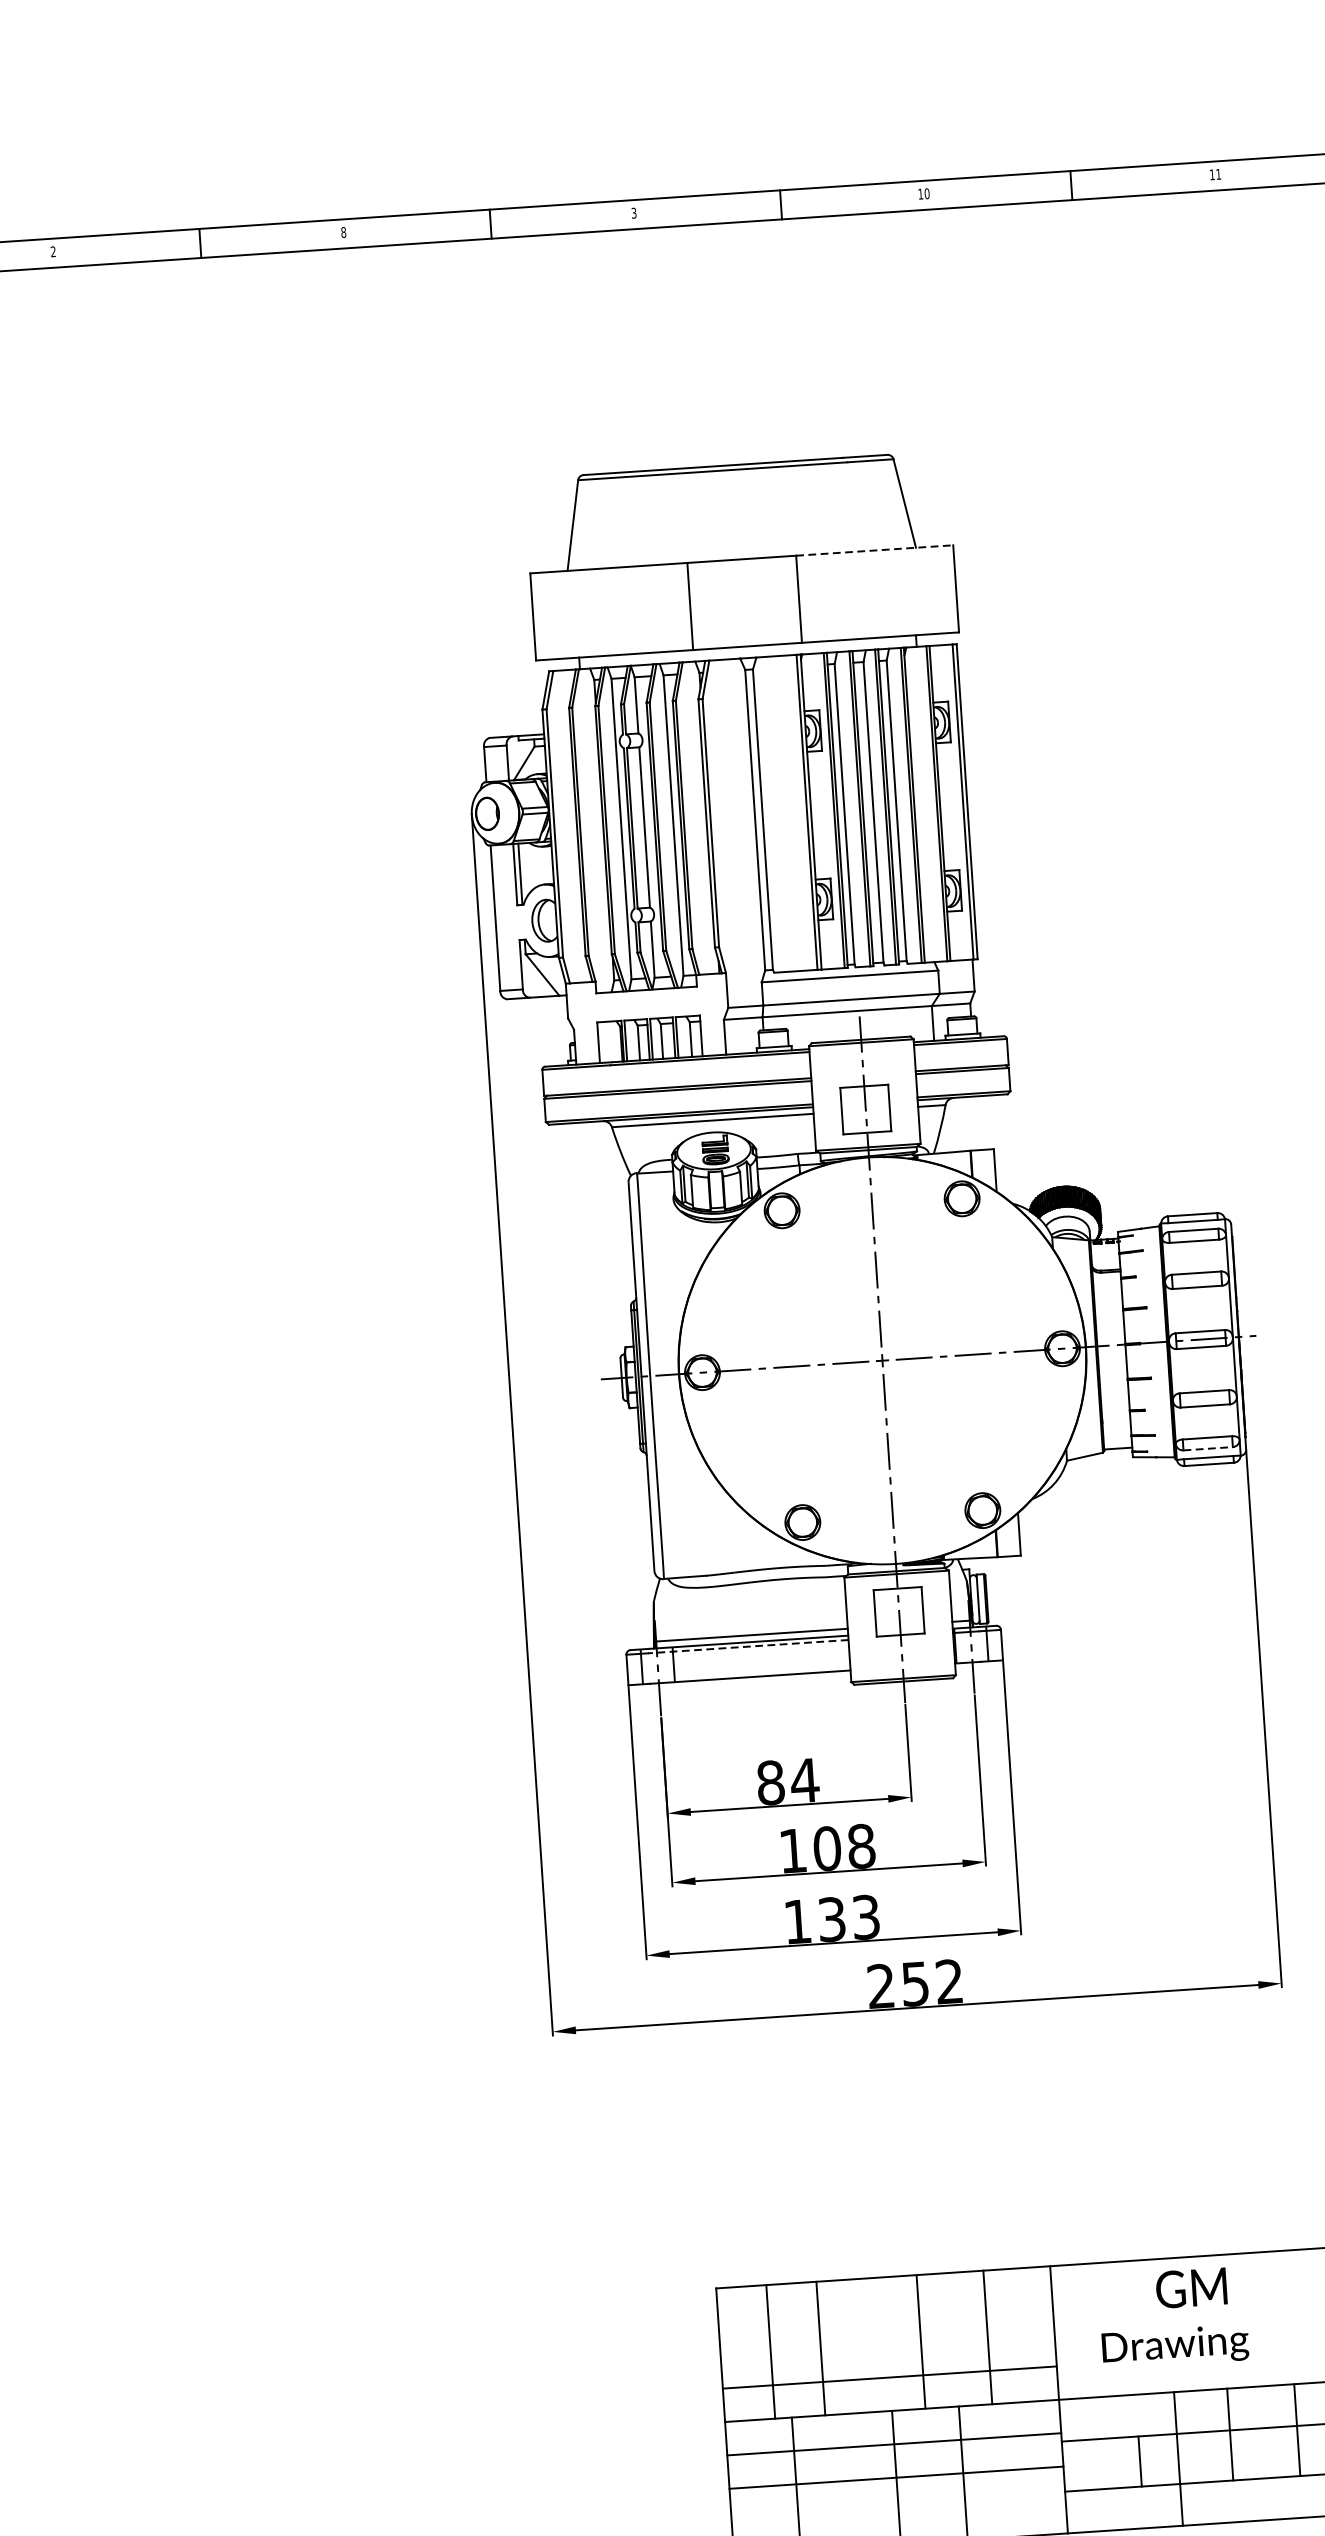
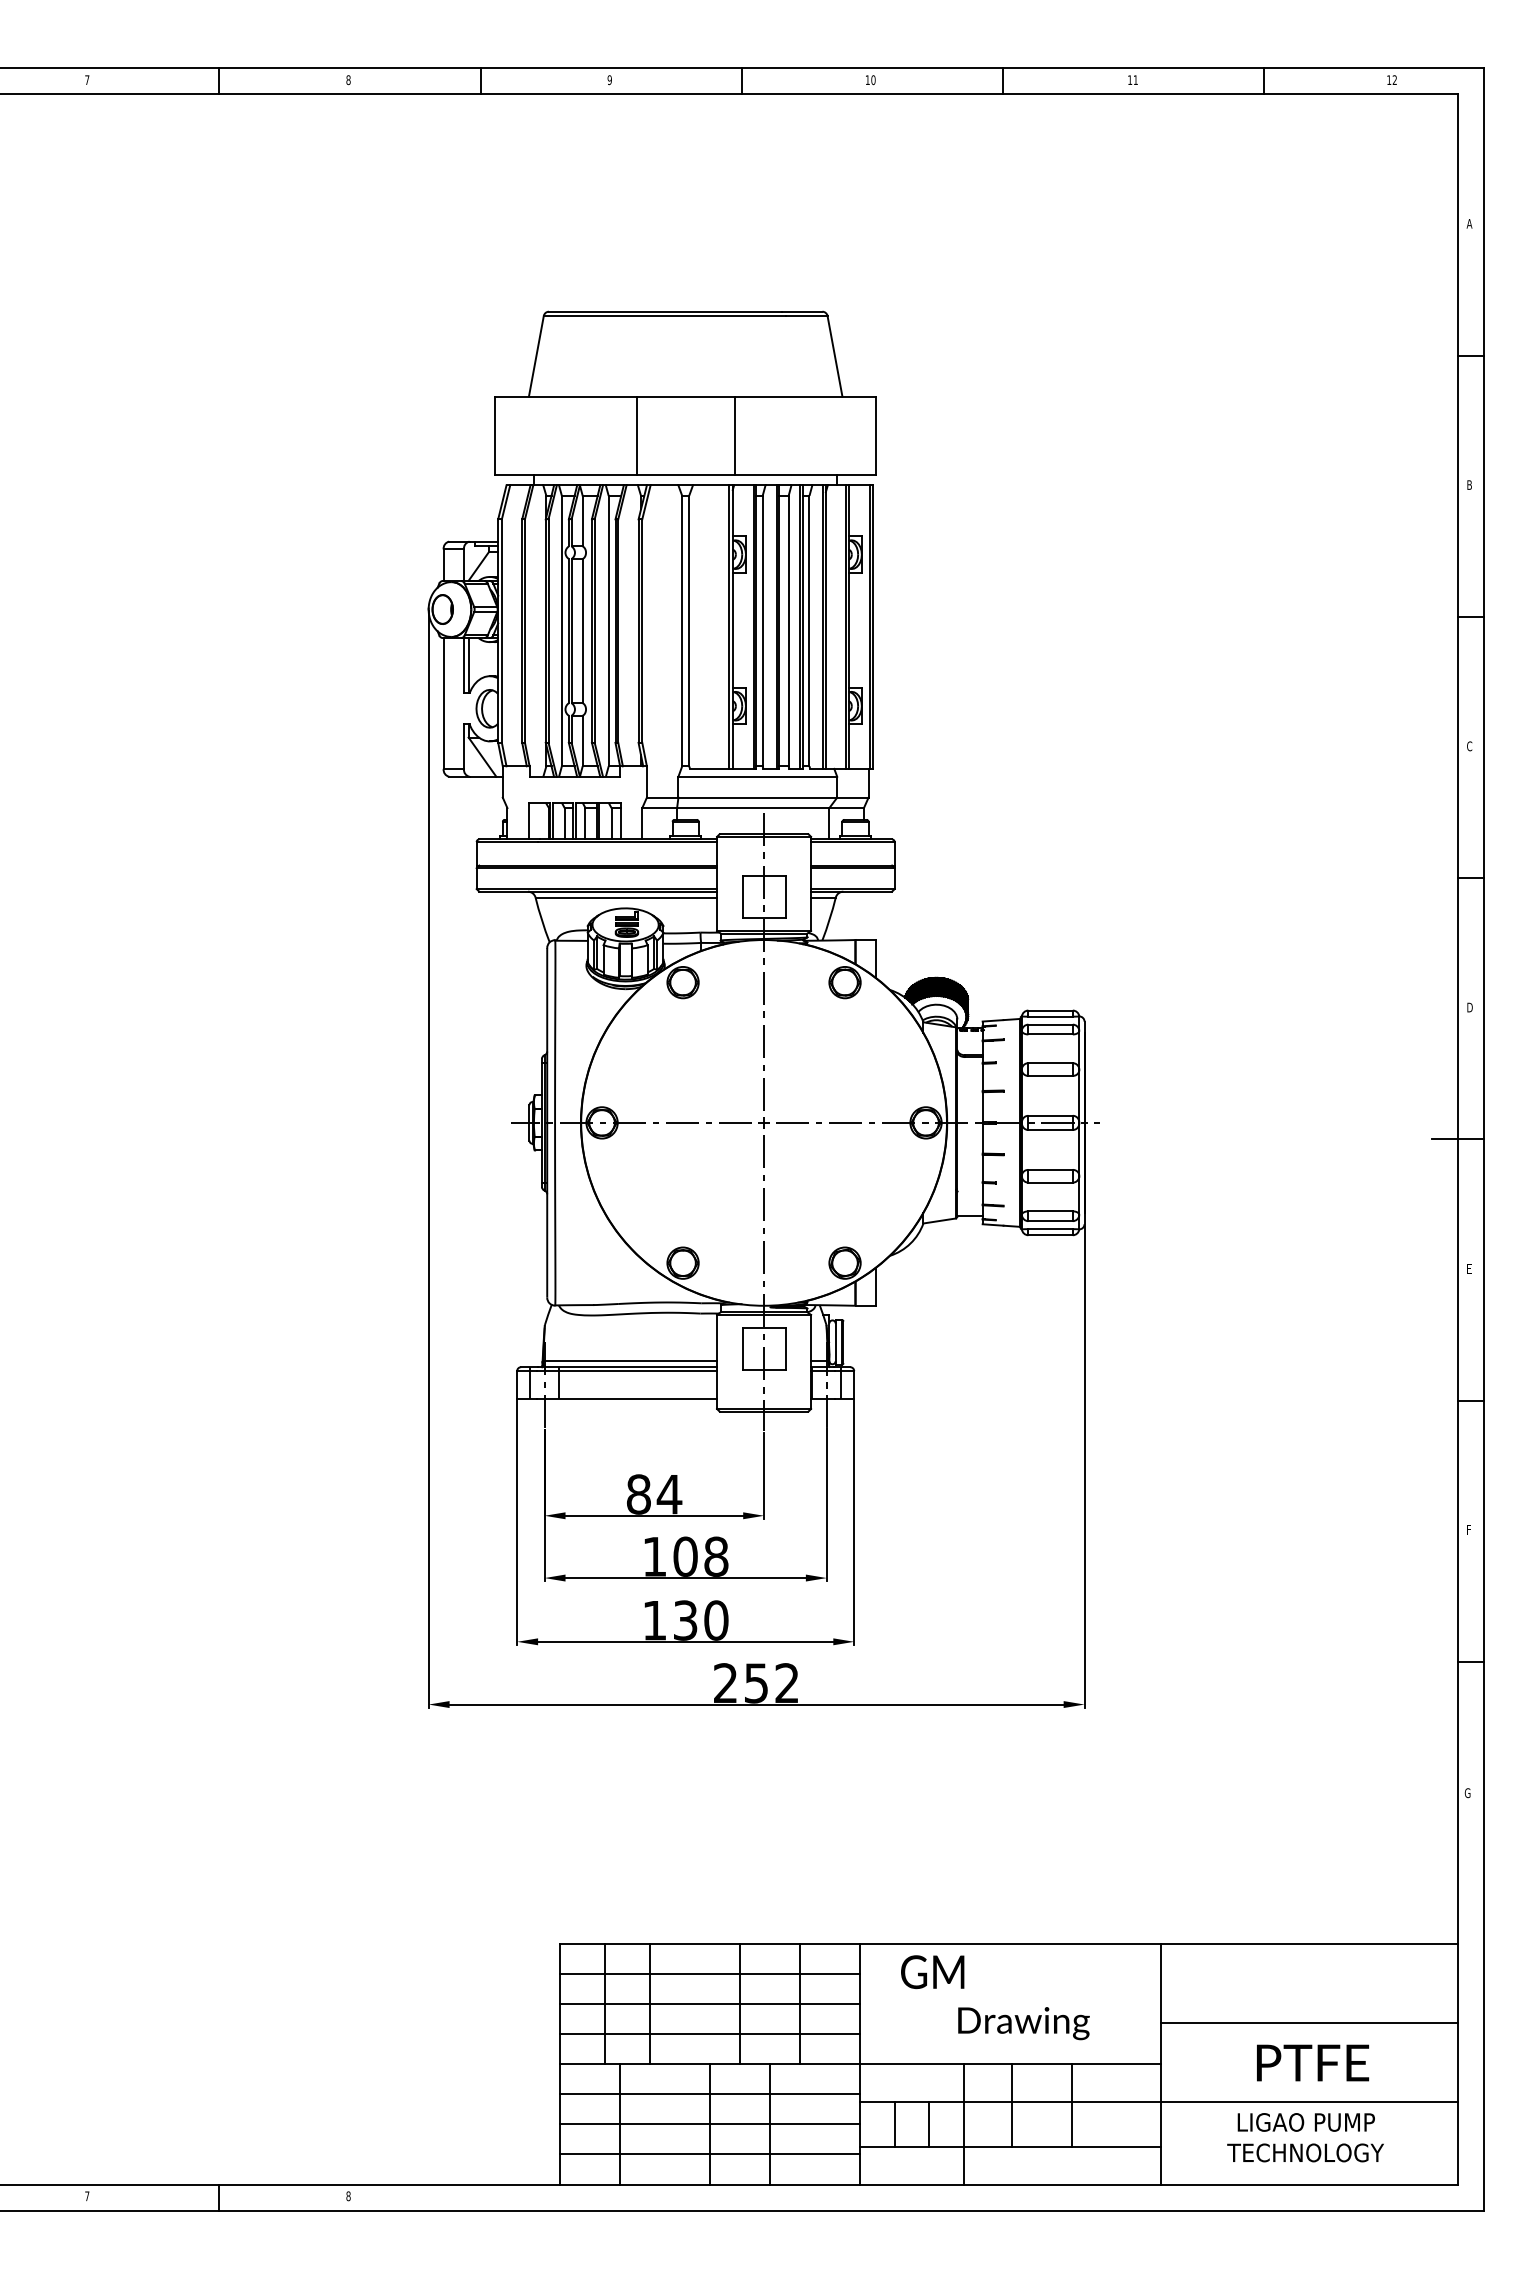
text: (633, 212) -> (609, 79), 3 -> 9
text: (53, 251) -> (87, 79), 2 -> 7
line: (874, 550) -> (805, 396), dashed -> solid
line: (1209, 1449) -> (1051, 1221), dashed -> solid
line: (747, 1647) -> (626, 1371), dashed -> solid
text: (866, 1917) -> (716, 1620), 133 -> 130
text: (1191, 2288) -> (932, 1972), moved
line: (884, 2311) -> (709, 1974), added
line: (886, 2344) -> (709, 2004), added
text: (1175, 2346) -> (1023, 2023), moved
line: (1101, 2463) -> (894, 2123), added
line: (898, 2511) -> (709, 2154), added

